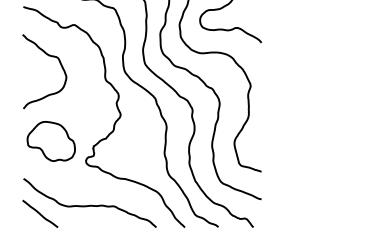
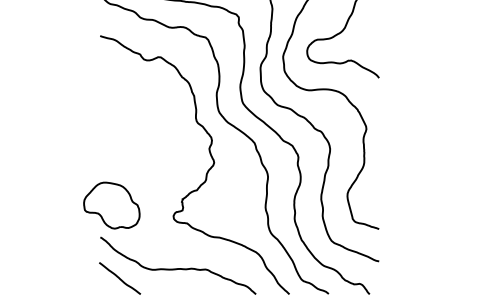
curve: (50, 56) -> (132, 94), removed
part: (50, 141) -> (111, 205), moved

